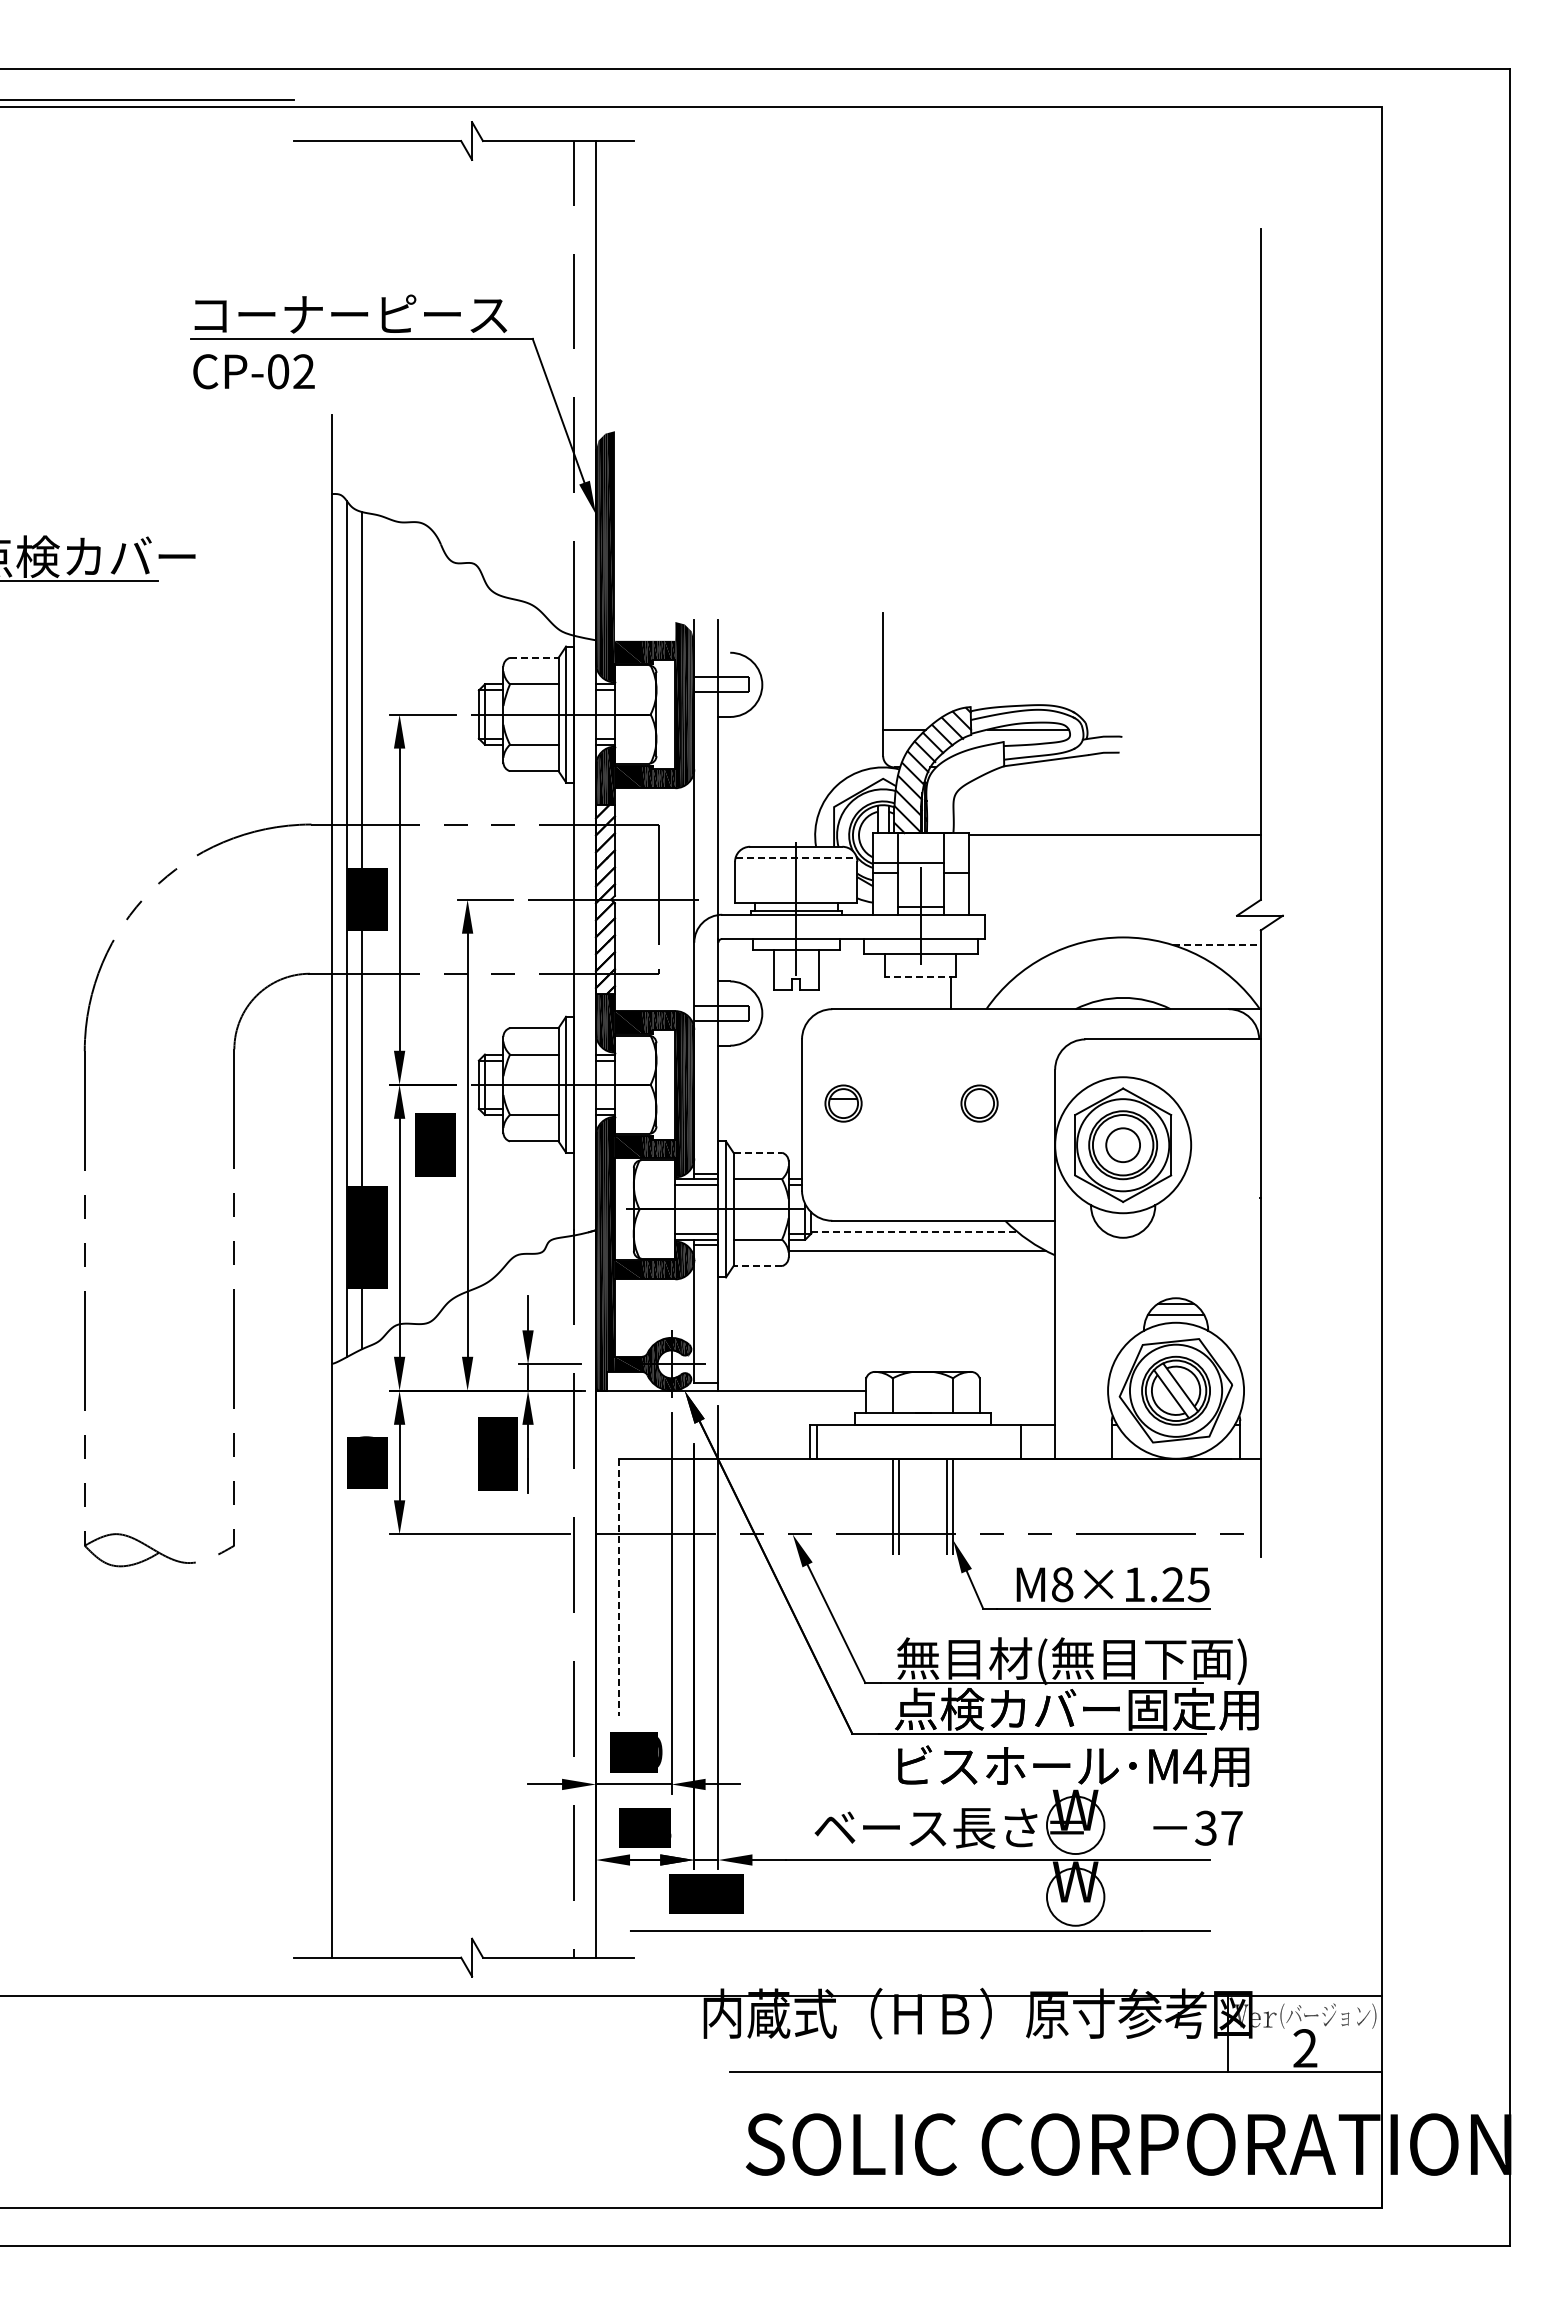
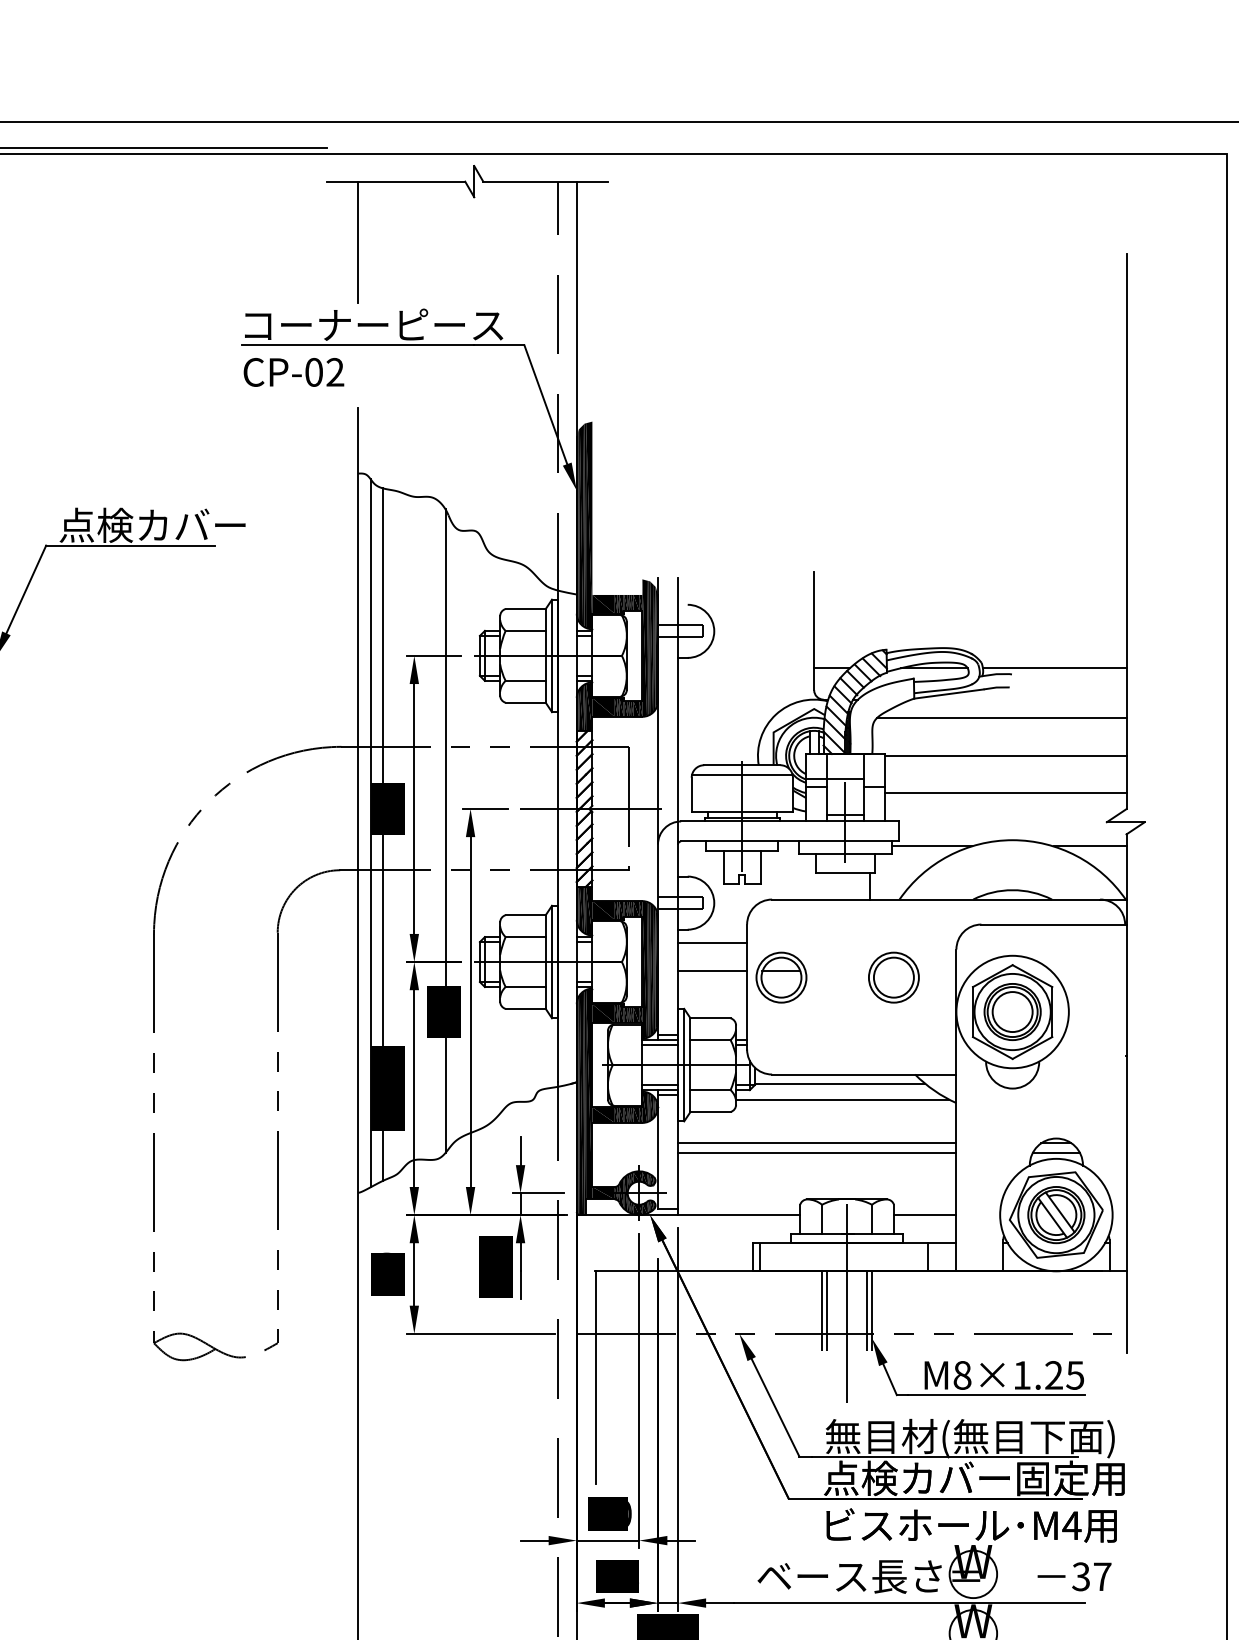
line: (331, 214) -> (358, 242), added
line: (534, 657) -> (525, 608), dashed -> solid
line: (1173, 729) -> (1054, 668), added
line: (1109, 790) -> (1001, 718), added
line: (796, 858) -> (742, 774), dashed -> solid
line: (1114, 880) -> (1005, 793), added
line: (437, 926) -> (445, 831), added
line: (1025, 945) -> (931, 846), added
line: (1217, 945) -> (1090, 846), dashed -> solid
line: (920, 976) -> (845, 872), dashed -> solid
line: (760, 1062) -> (712, 943), added
line: (760, 1096) -> (712, 971), added
part: (843, 1103) -> (781, 977), size x1.67
part: (979, 1103) -> (893, 977), size x1.67
circle: (1122, 1145) -> (1012, 1012), size x1.43
line: (758, 1152) -> (711, 1018), dashed -> solid
line: (915, 1232) -> (840, 1084), dashed -> solid
line: (757, 1266) -> (710, 1112), dashed -> solid
line: (886, 1303) -> (816, 1142), added
line: (886, 1315) -> (816, 1152), added
line: (1017, 1390) -> (925, 1214), added
line: (922, 1486) -> (846, 1294), added
line: (618, 1587) -> (595, 1377), dashed -> solid

